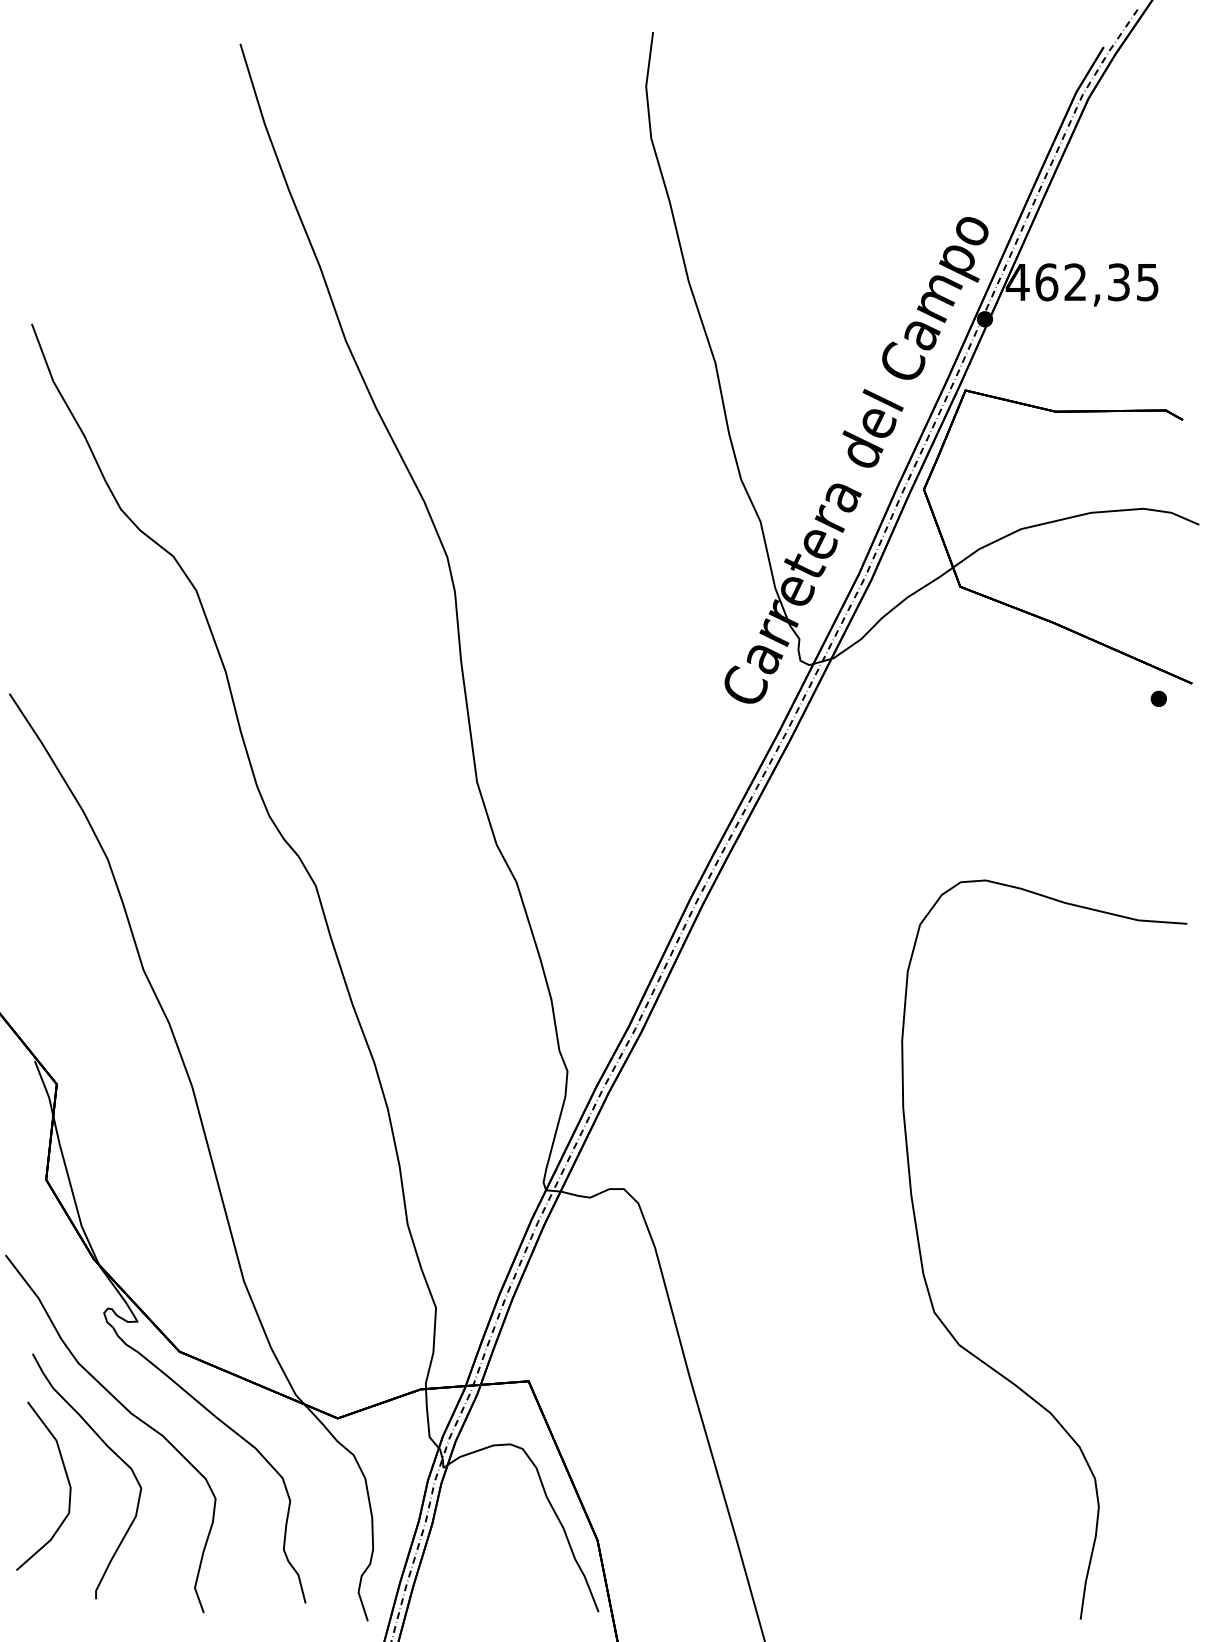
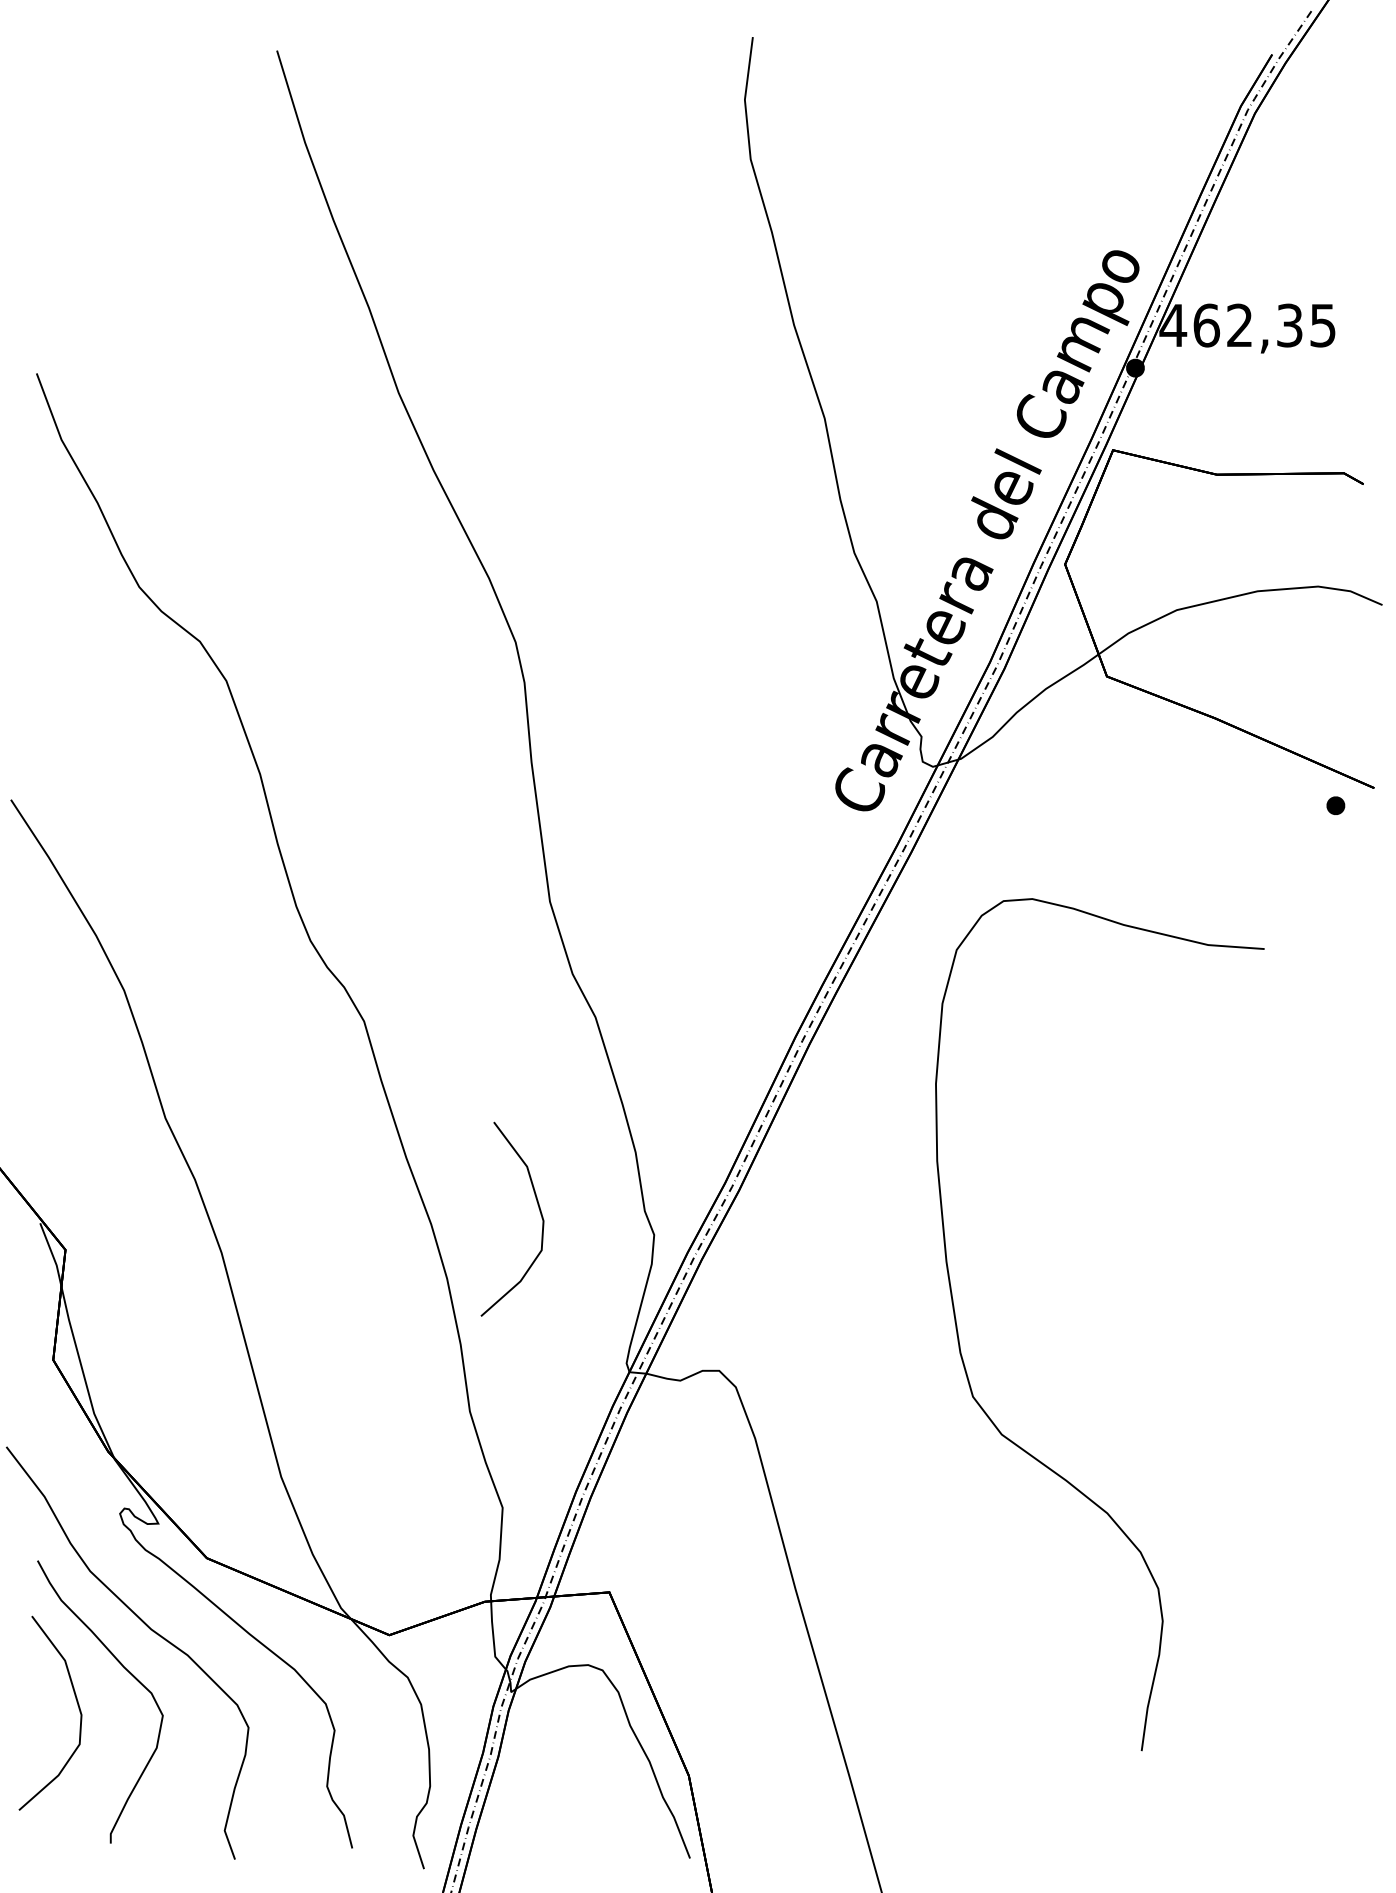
curve: (467, 1048) -> (538, 1208), added
curve: (926, 1282) -> (964, 1362), moved

